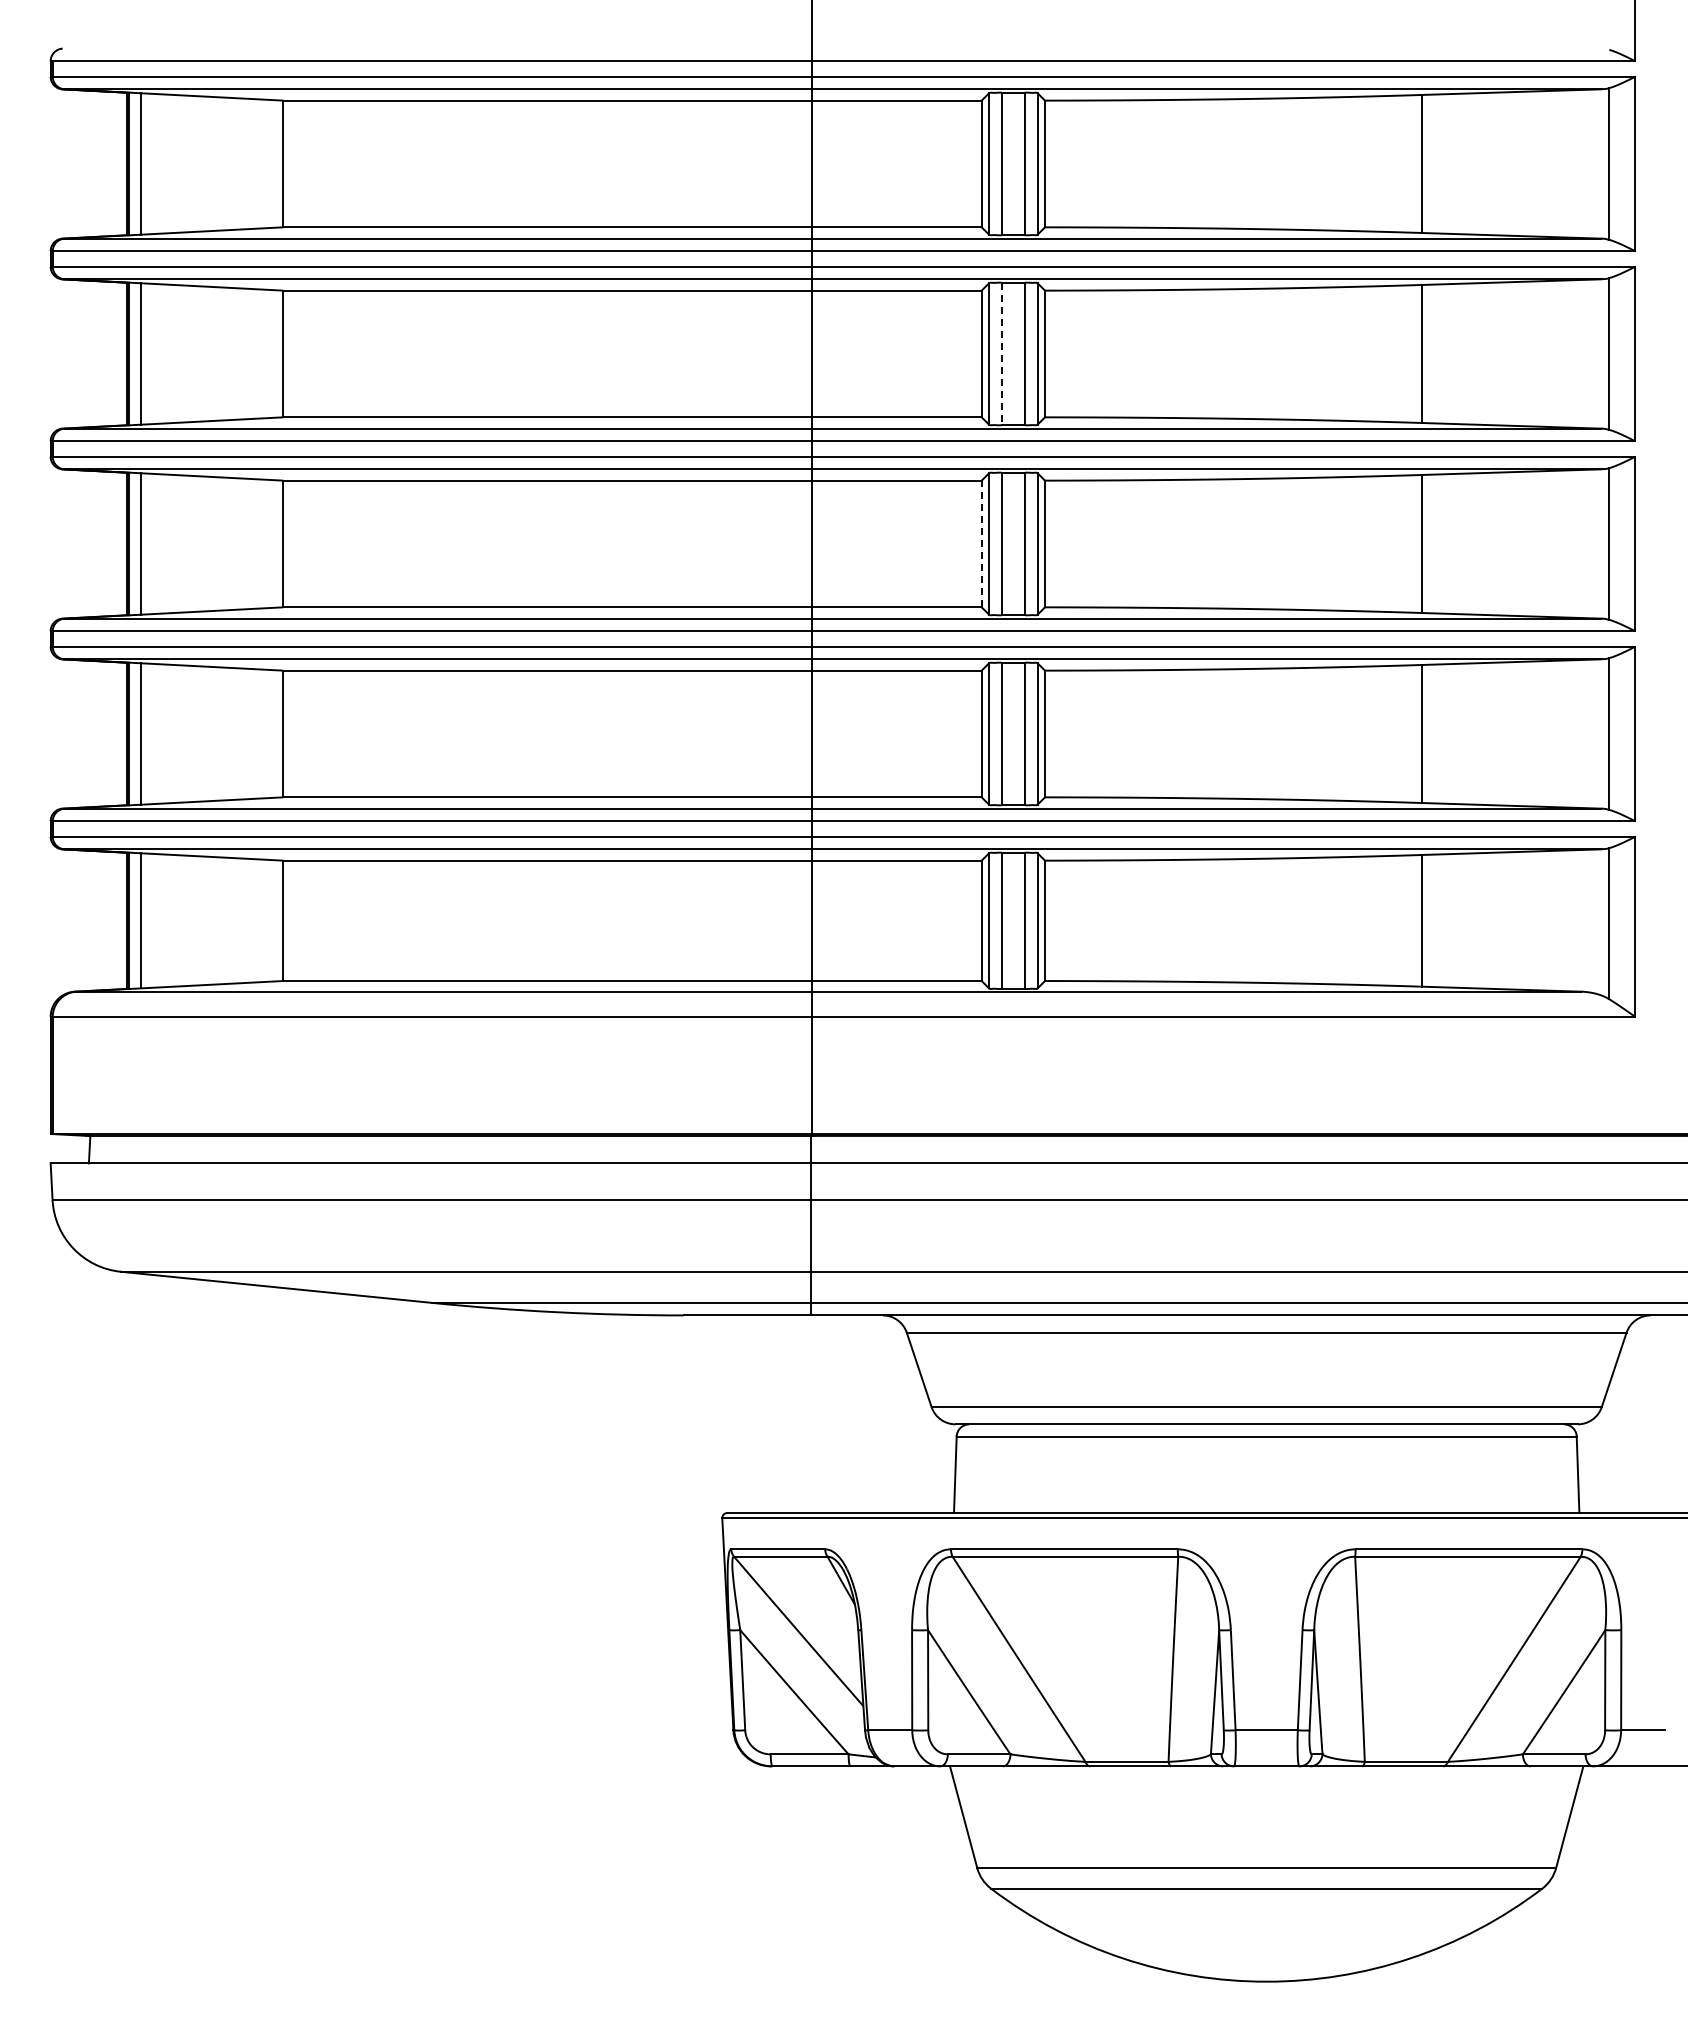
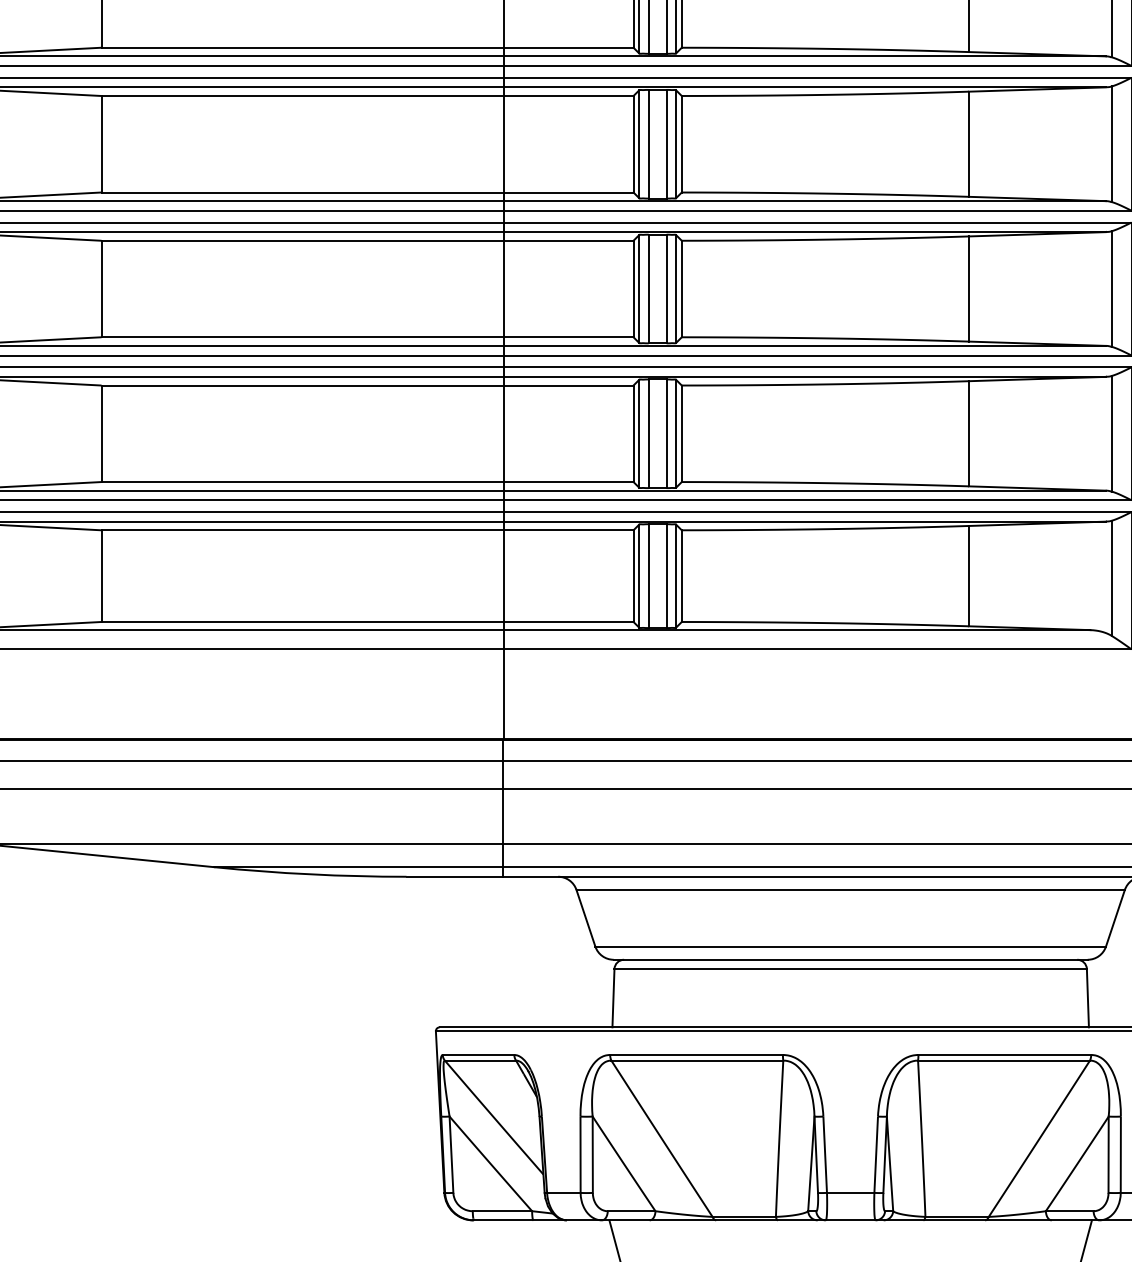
line: (1001, 354) -> (648, 144), dashed -> solid
line: (981, 543) -> (633, 288), dashed -> solid

